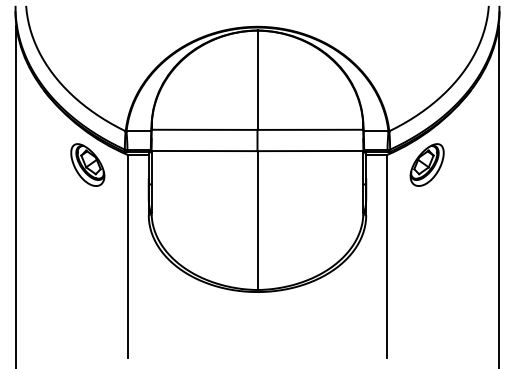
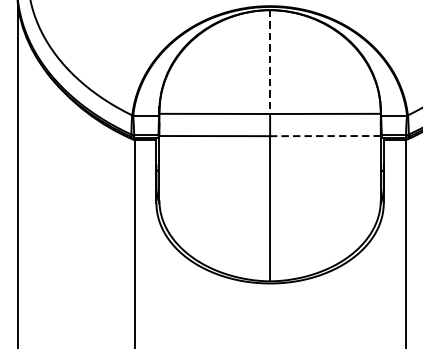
line: (257, 80) -> (270, 62), solid -> dashed
line: (310, 151) -> (325, 136), solid -> dashed
part: (87, 164) -> (92, 150), removed

